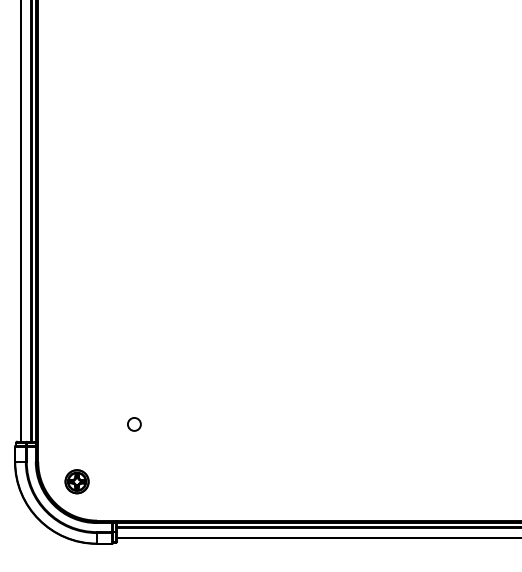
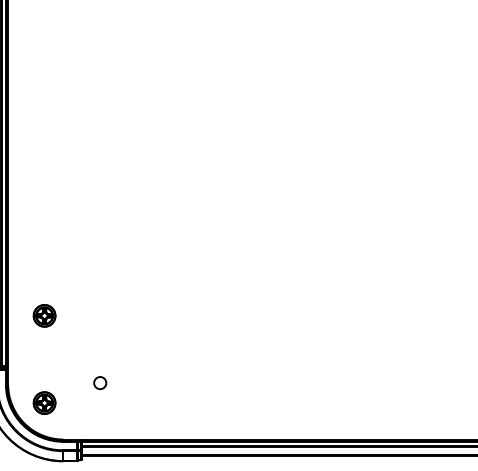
part: (76, 388) -> (44, 315), added
circle: (134, 424) -> (100, 383), moved

